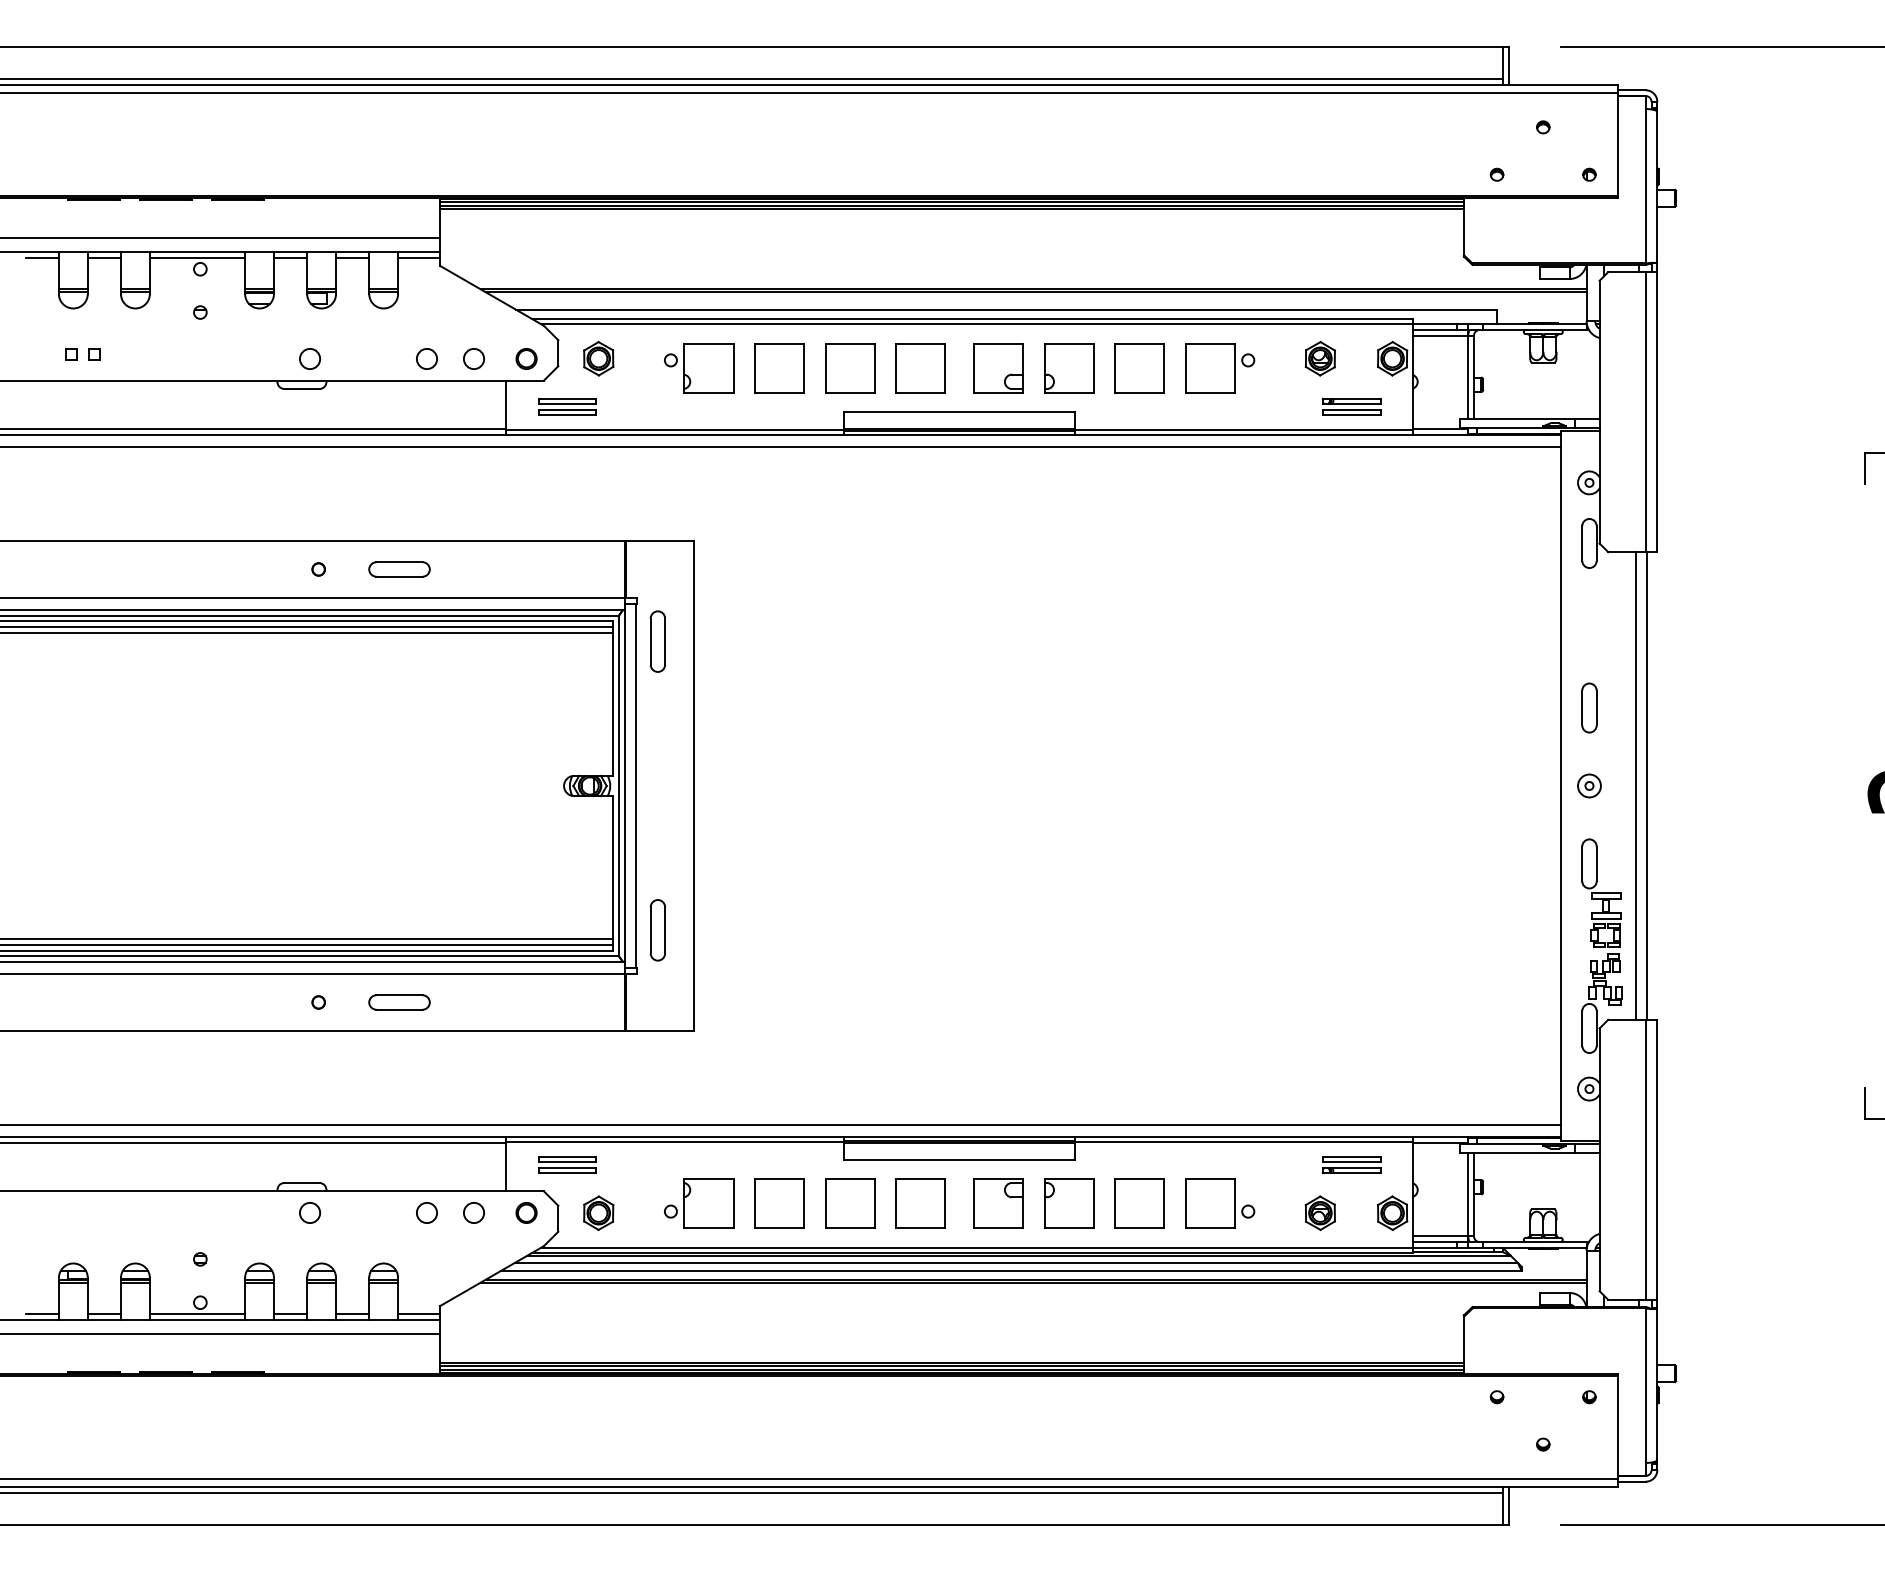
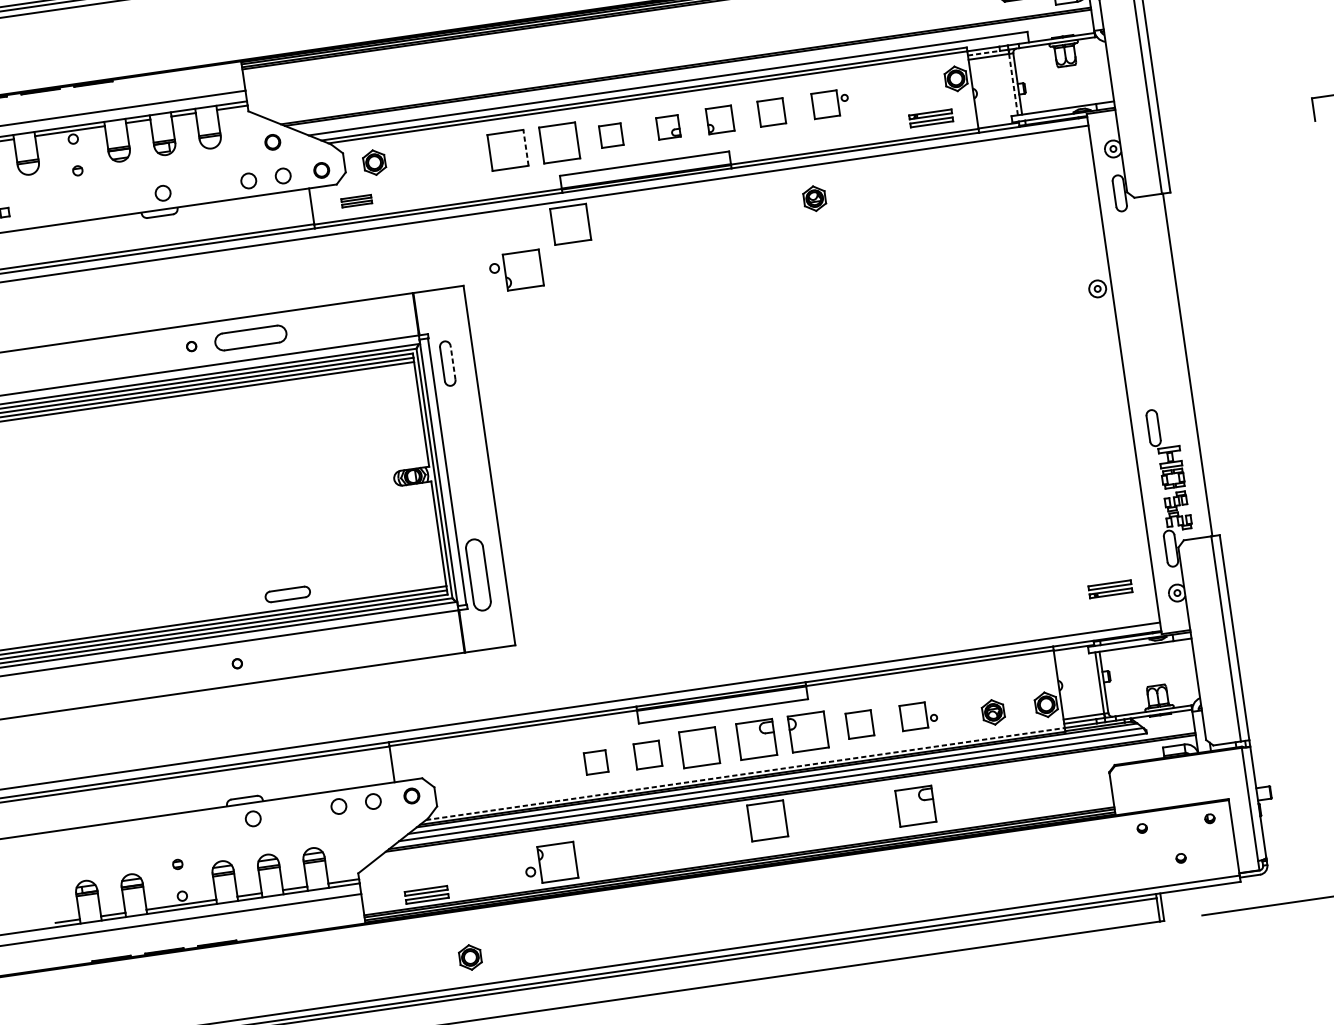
circle: (466, 311) -> (272, 141), added
line: (1434, 329) -> (983, 52), solid -> dashed
part: (1319, 358) -> (814, 198), moved
part: (699, 368) -> (516, 271), moved
line: (804, 368) -> (526, 148), solid -> dashed
part: (920, 368) -> (611, 135), size x0.6
part: (998, 368) -> (668, 127), size x0.6
part: (1069, 368) -> (720, 120), size x0.7
part: (1139, 368) -> (771, 112), size x0.7
part: (1220, 368) -> (831, 104), size x0.7
line: (1468, 377) -> (1013, 84), solid -> dashed
part: (567, 406) -> (356, 200), size x0.7
part: (849, 479) -> (571, 224), added
part: (399, 569) -> (250, 338), size x1.6
line: (665, 641) -> (453, 362), solid -> dashed
part: (1589, 707) -> (1137, 313), removed
part: (1589, 785) -> (1097, 288), moved
line: (1635, 785) -> (1179, 365), removed
part: (657, 930) -> (477, 575), size x1.6
part: (399, 1002) -> (287, 594), moved
part: (567, 1164) -> (426, 894), moved
part: (1351, 1165) -> (1110, 589), moved
part: (699, 1203) -> (550, 863), moved
part: (779, 1203) -> (596, 762), size x0.6
part: (850, 1203) -> (648, 754), size x0.7
part: (1139, 1203) -> (859, 724), size x0.7
part: (1220, 1203) -> (919, 715), size x0.7
part: (598, 1213) -> (470, 957), moved
line: (977, 1247) -> (745, 773), solid -> dashed
part: (997, 1314) -> (767, 820), added
part: (1198, 1323) -> (915, 806), added

